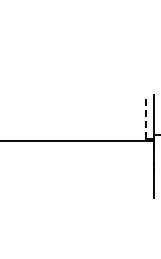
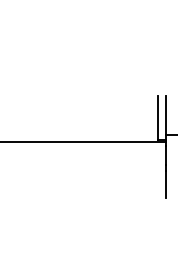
line: (145, 116) -> (157, 117), dashed -> solid

